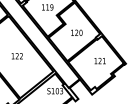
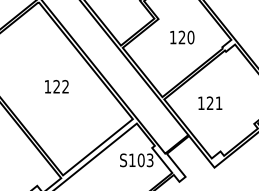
text: (99, 61) -> (208, 104), moved

